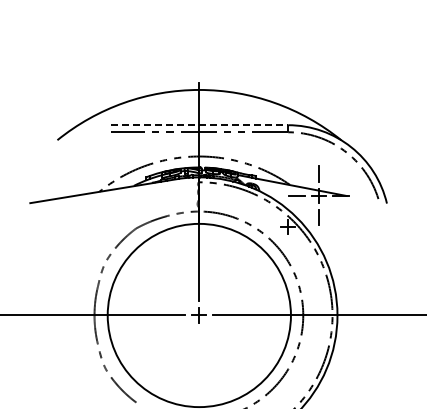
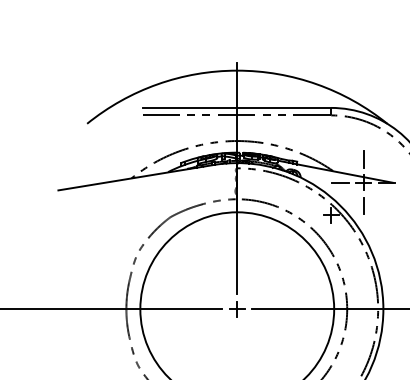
line: (199, 125) -> (237, 108), dashed -> solid

